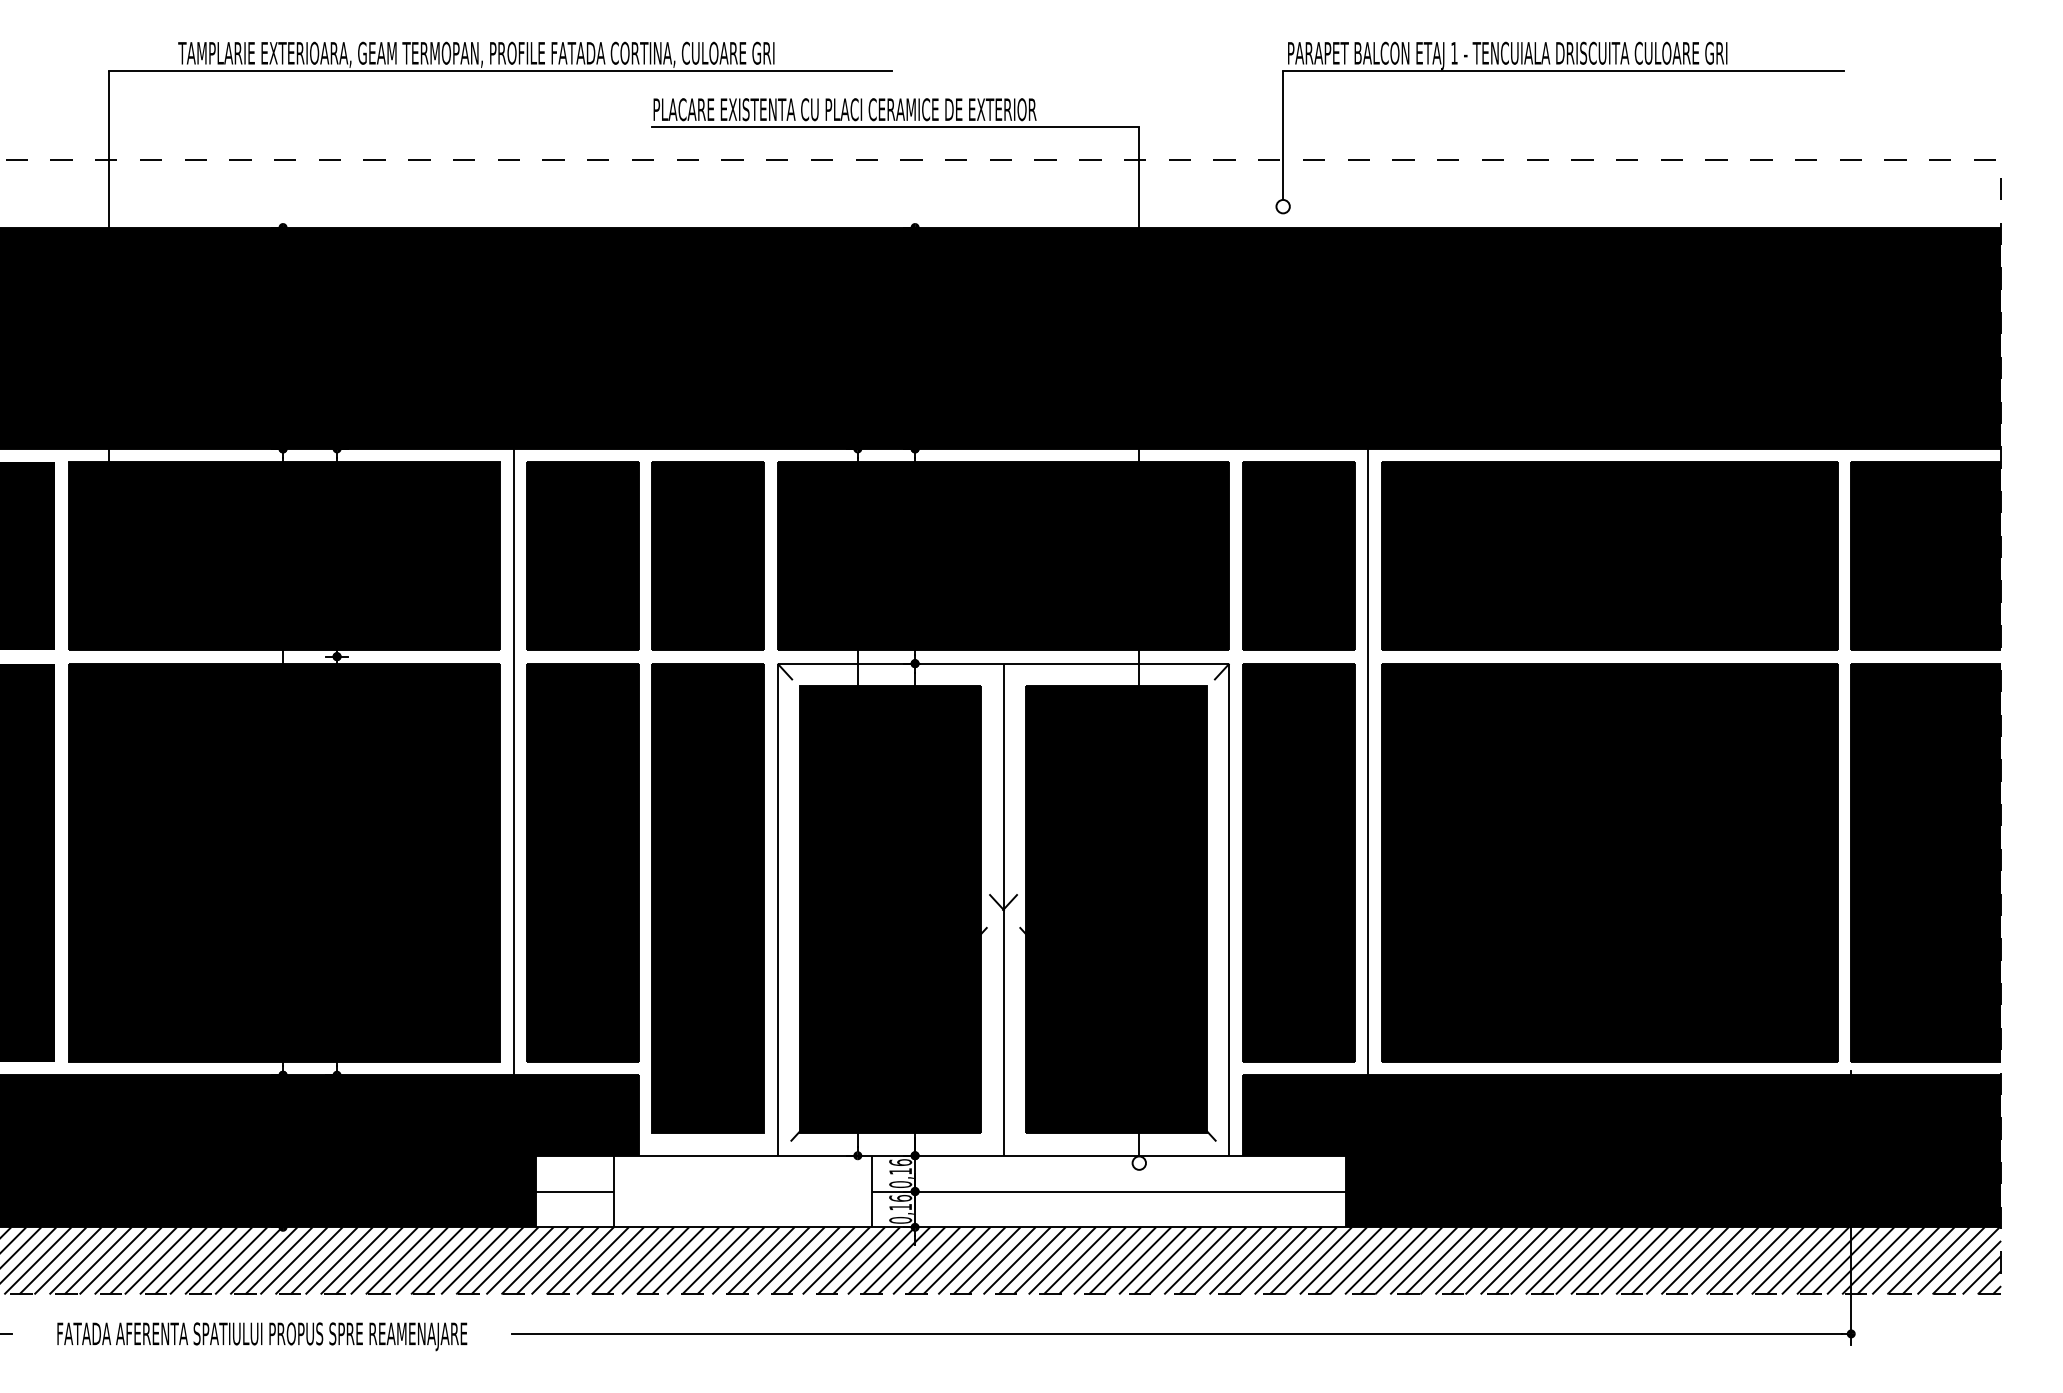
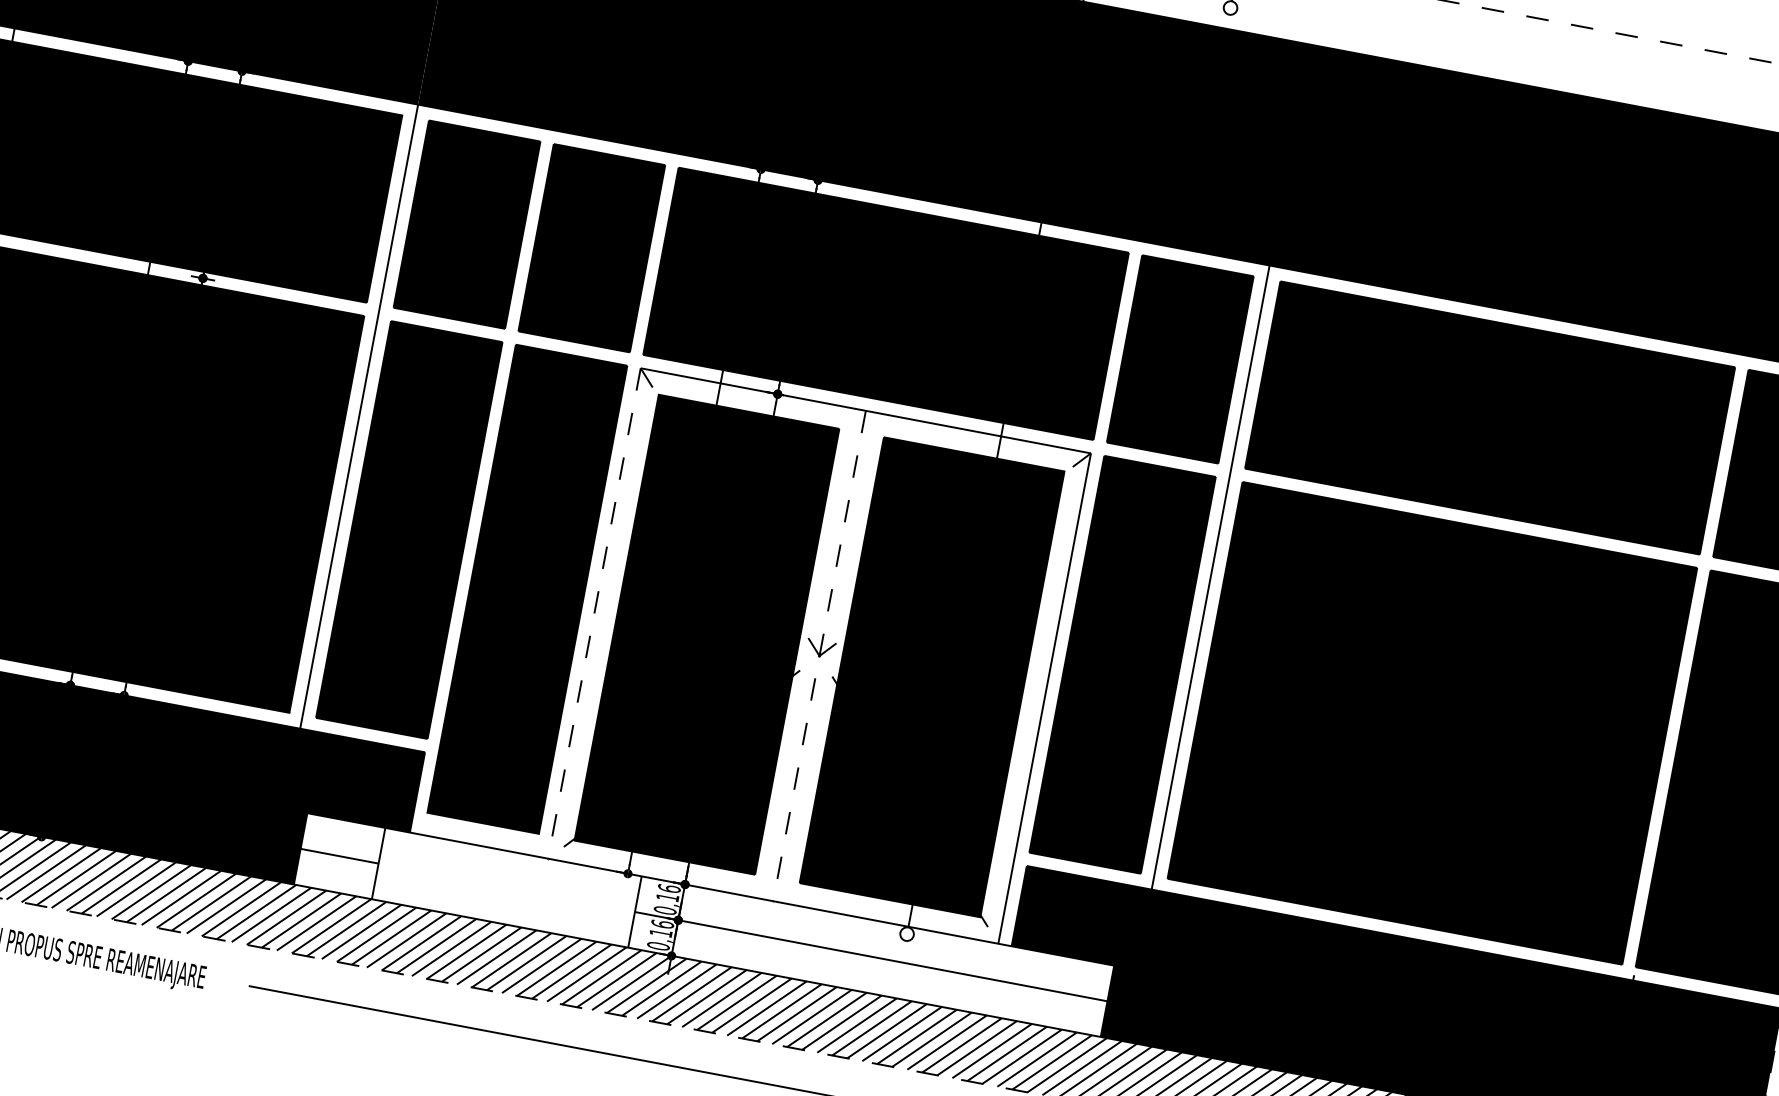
line: (777, 910) -> (594, 614), solid -> dashed
line: (1003, 910) -> (819, 656), solid -> dashed

